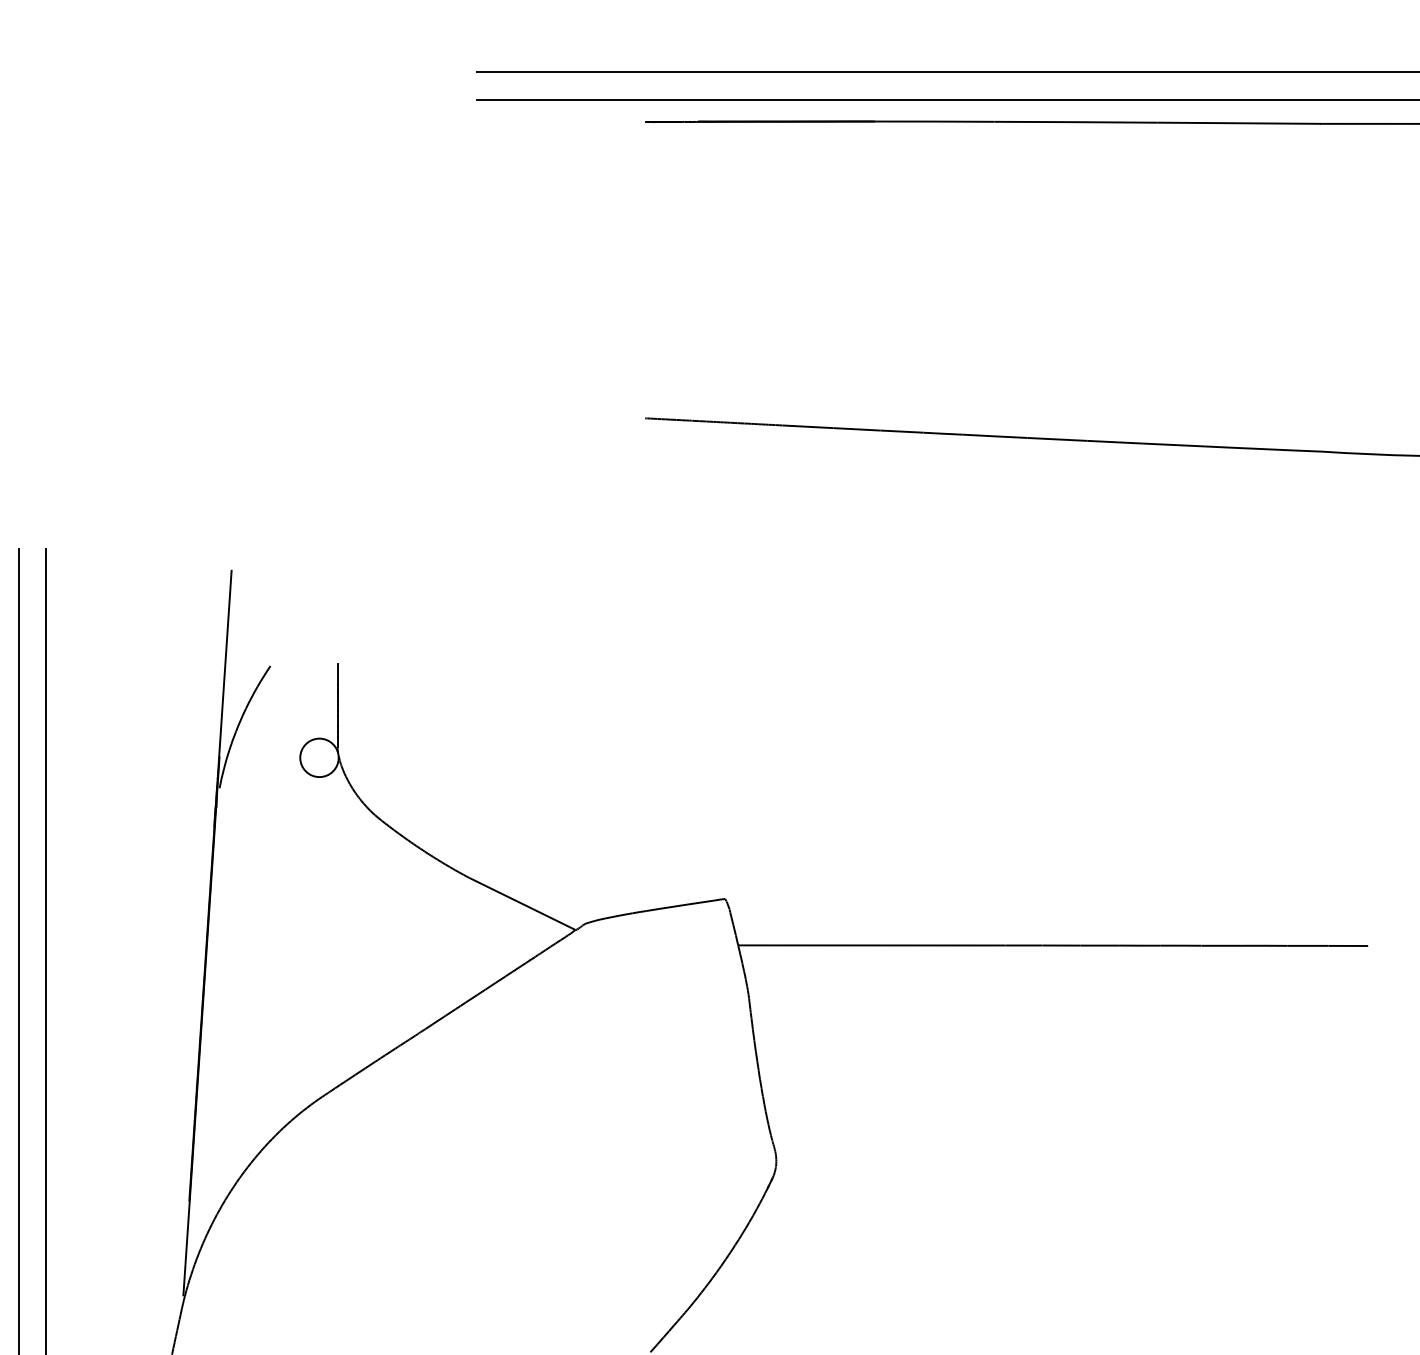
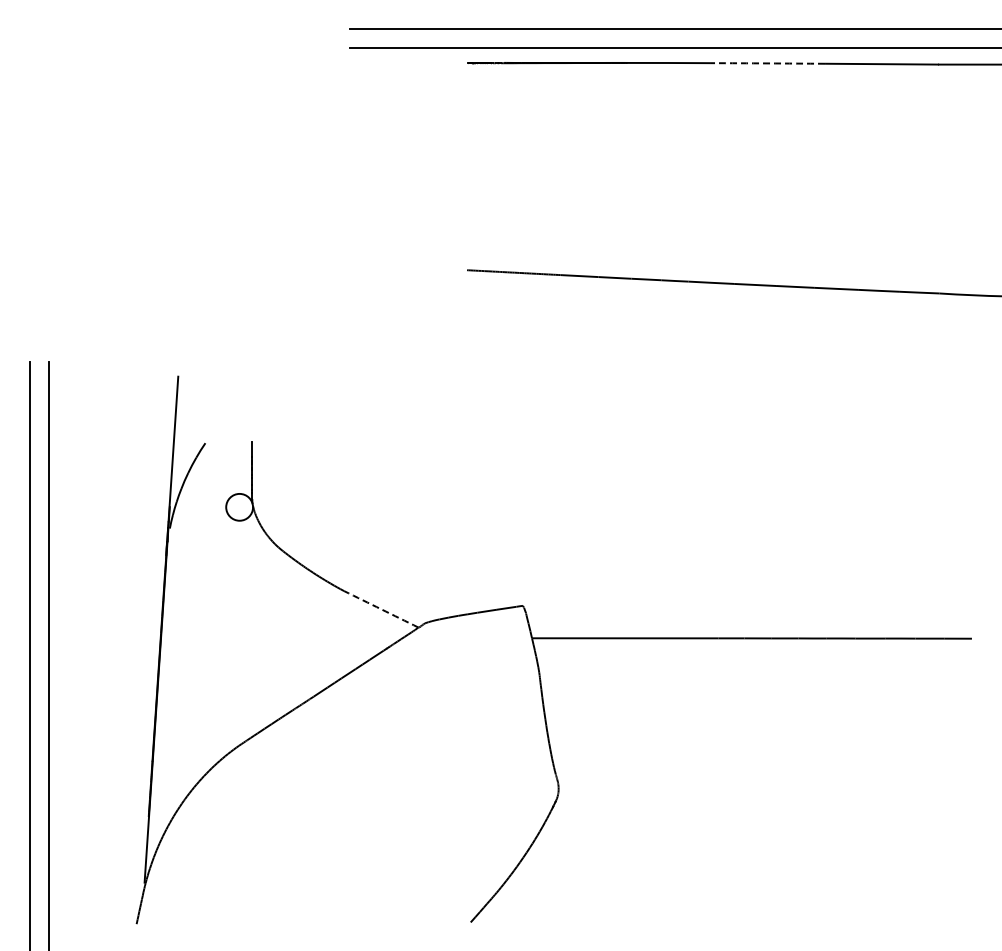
arc: (1075, 122) -> (767, 63), solid -> dashed
arc: (522, 904) -> (381, 609), solid -> dashed

